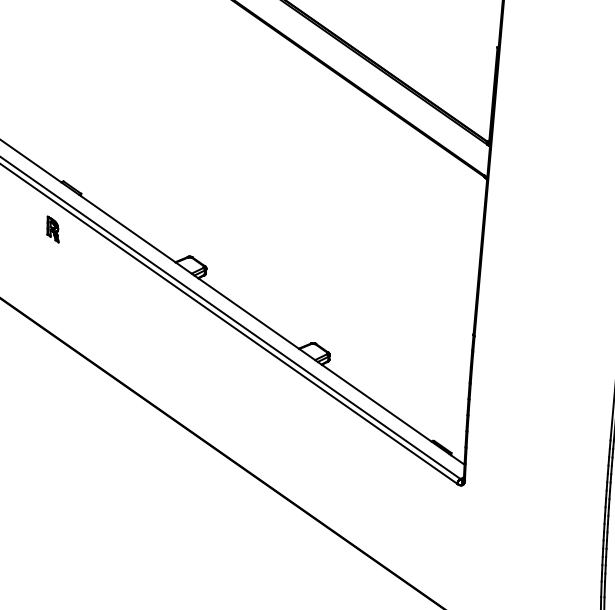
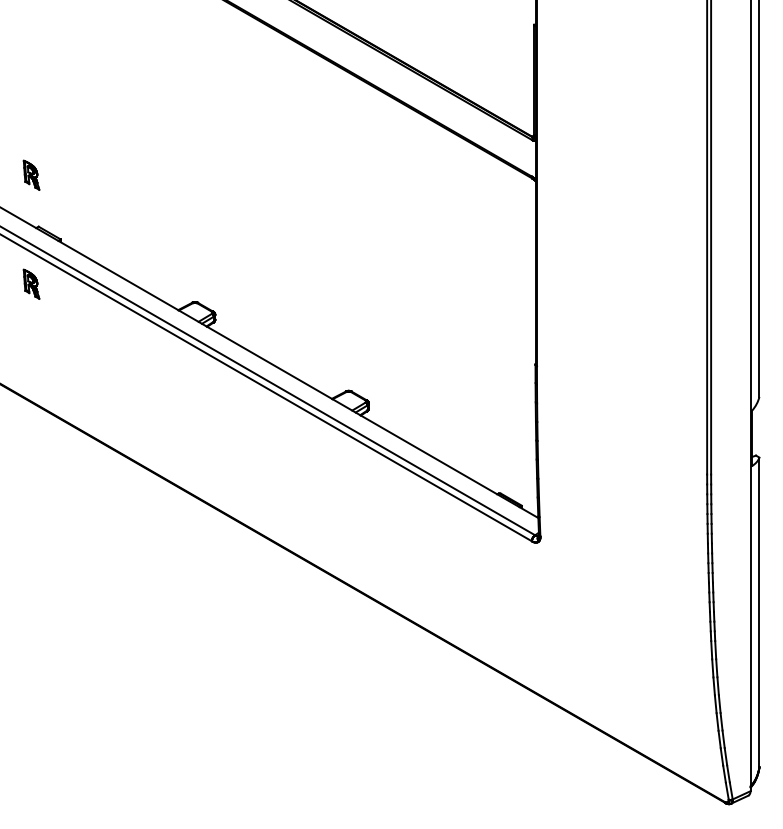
part: (61, 136) -> (31, 174), added

